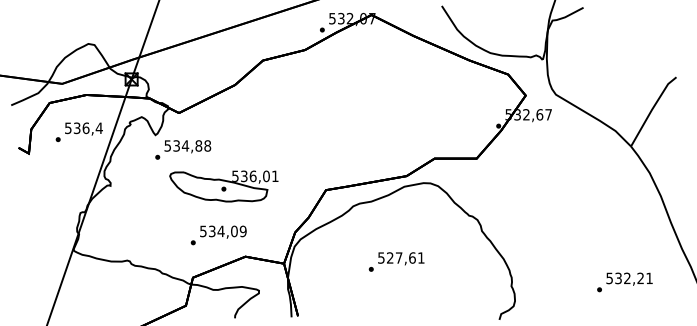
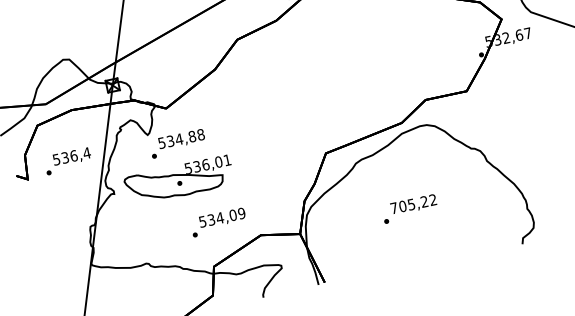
text: (78, 131) -> (67, 160), moved
part: (223, 186) -> (178, 180), moved
text: (218, 235) -> (218, 222), moved
text: (401, 257) -> (413, 203), 527,61 -> 705,22

